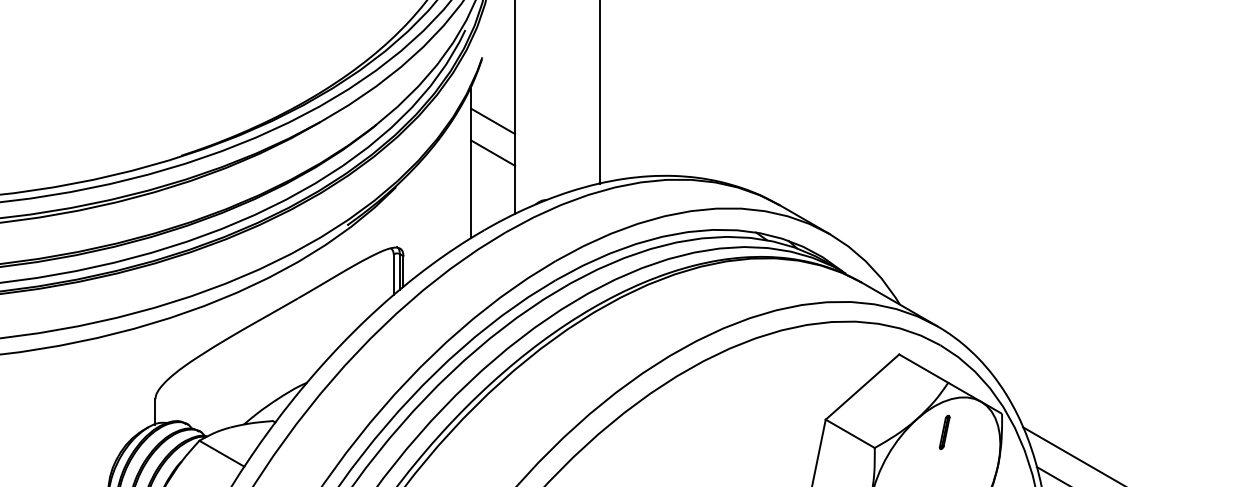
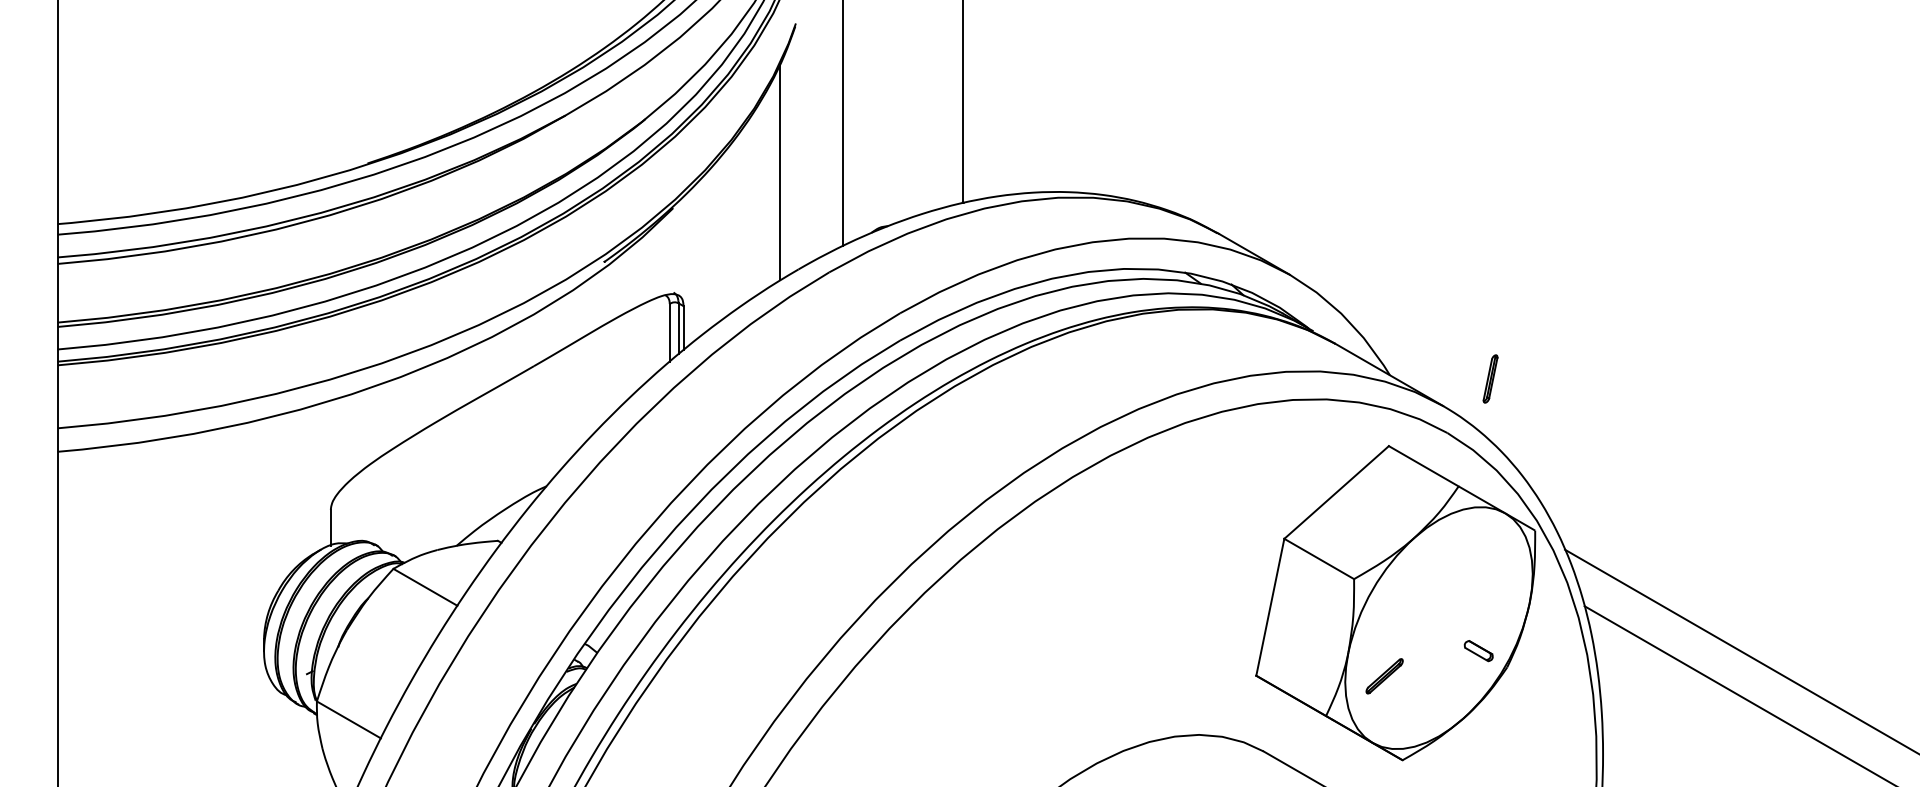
line: (493, 121) -> (811, 114), removed
line: (493, 152) -> (811, 159), removed
part: (944, 432) -> (1490, 378), moved

